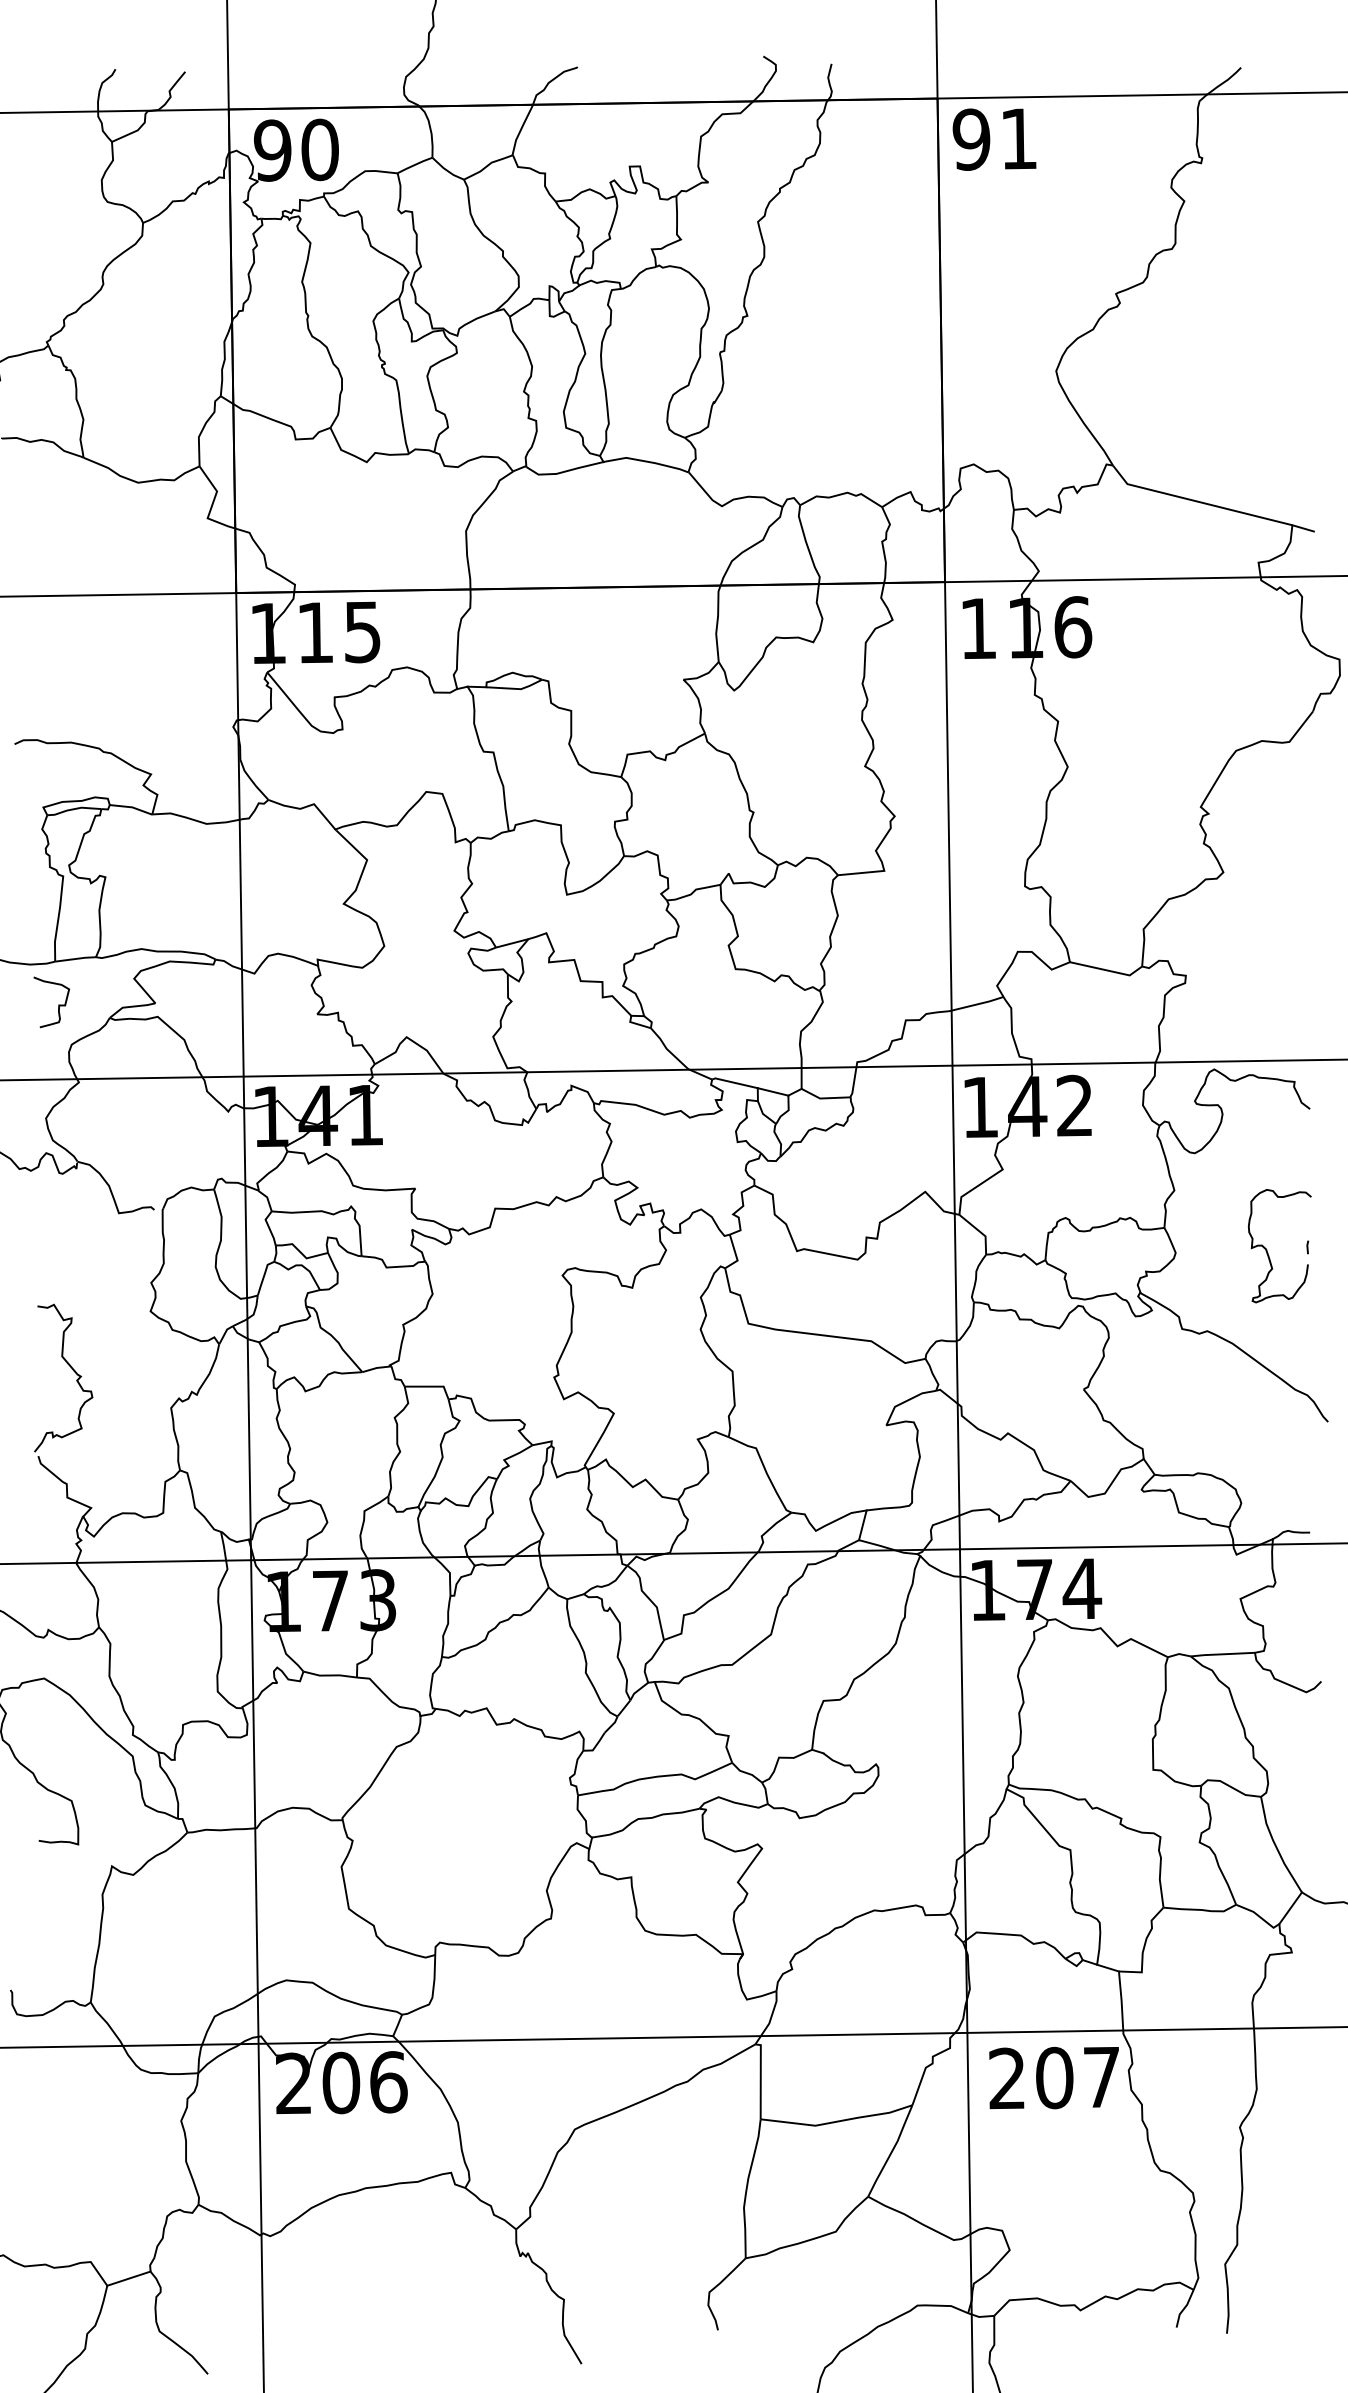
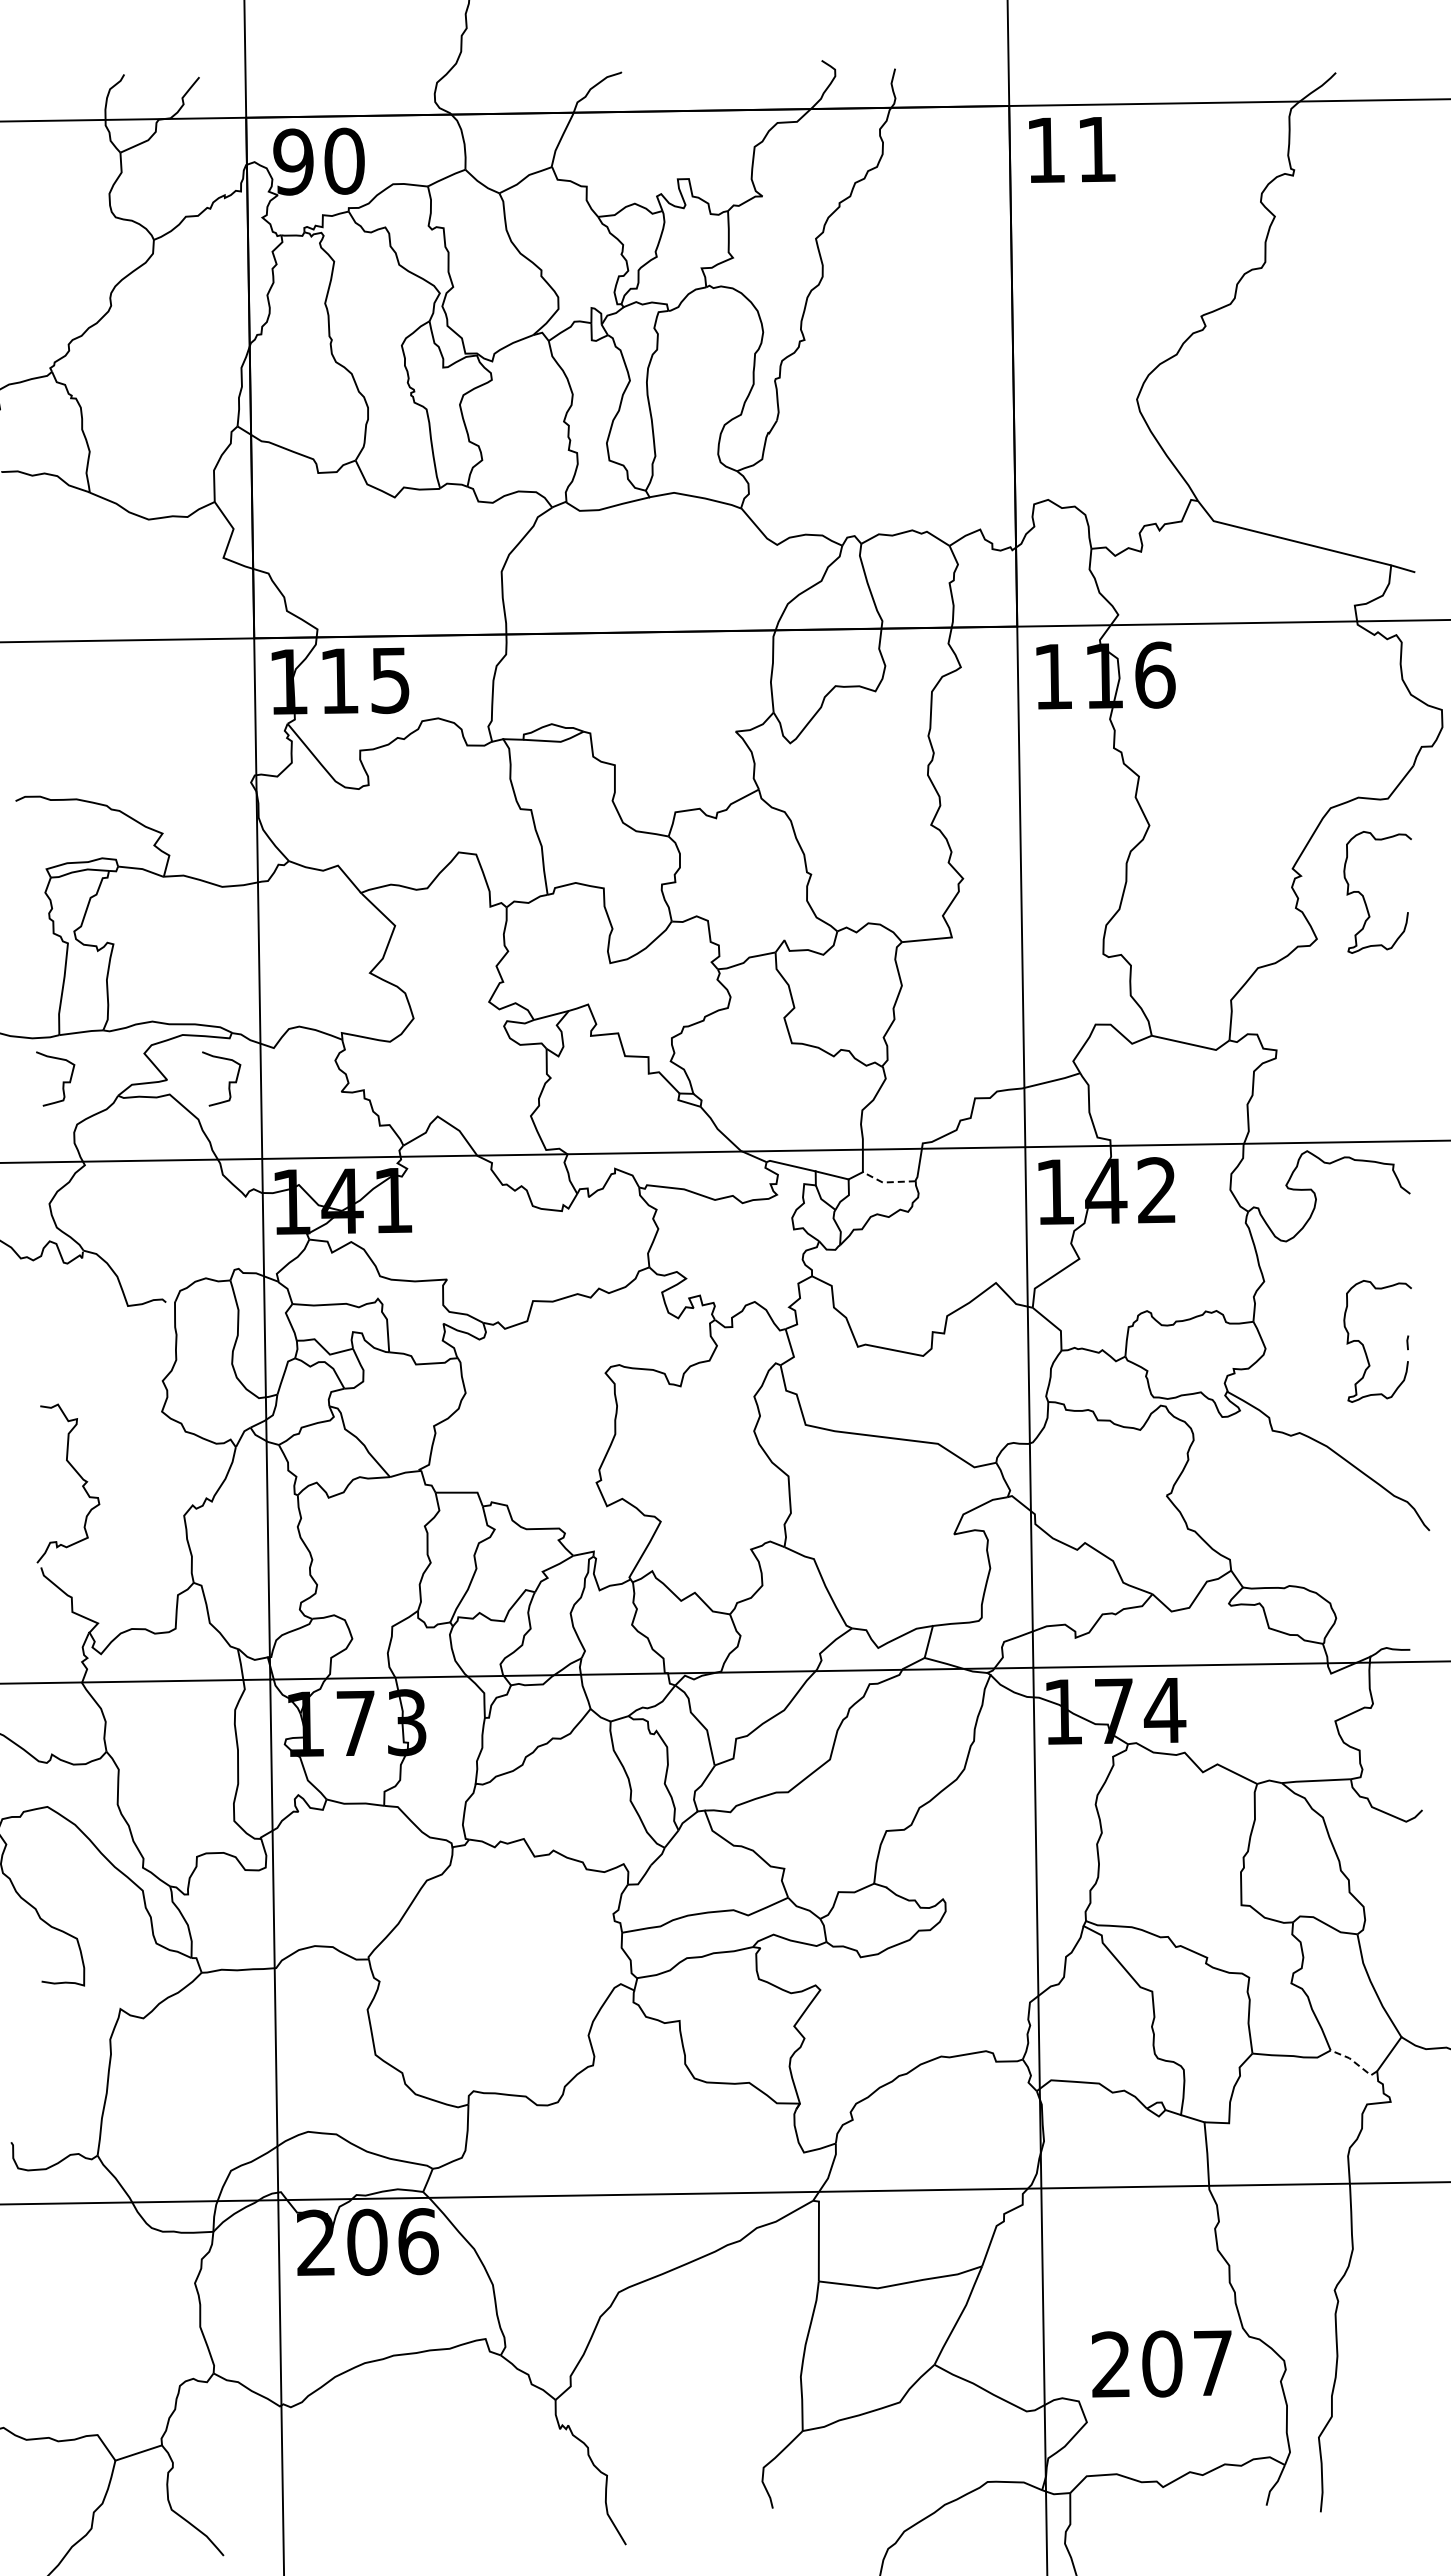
text: (971, 138) -> (1045, 149), 91 -> 11
curve: (1268, 835) -> (1365, 899), added
curve: (212, 1004) -> (228, 1081), added
line: (824, 1098) -> (887, 1182), solid -> dashed
line: (1258, 1915) -> (1354, 2062), solid -> dashed
text: (1053, 2077) -> (1161, 2363), moved

